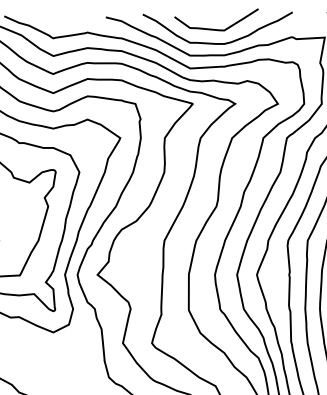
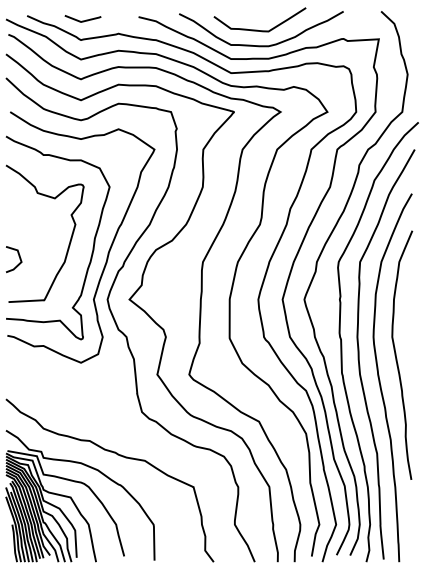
line: (54, 20) -> (82, 20), added

